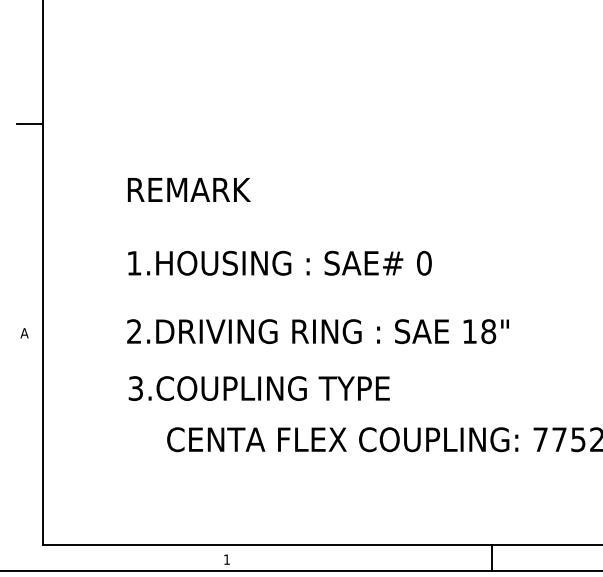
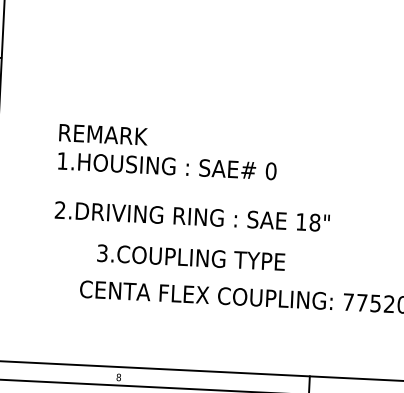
text: (189, 189) -> (103, 134), moved
text: (258, 388) -> (190, 257), moved
text: (226, 559) -> (118, 377), 1 -> 8

